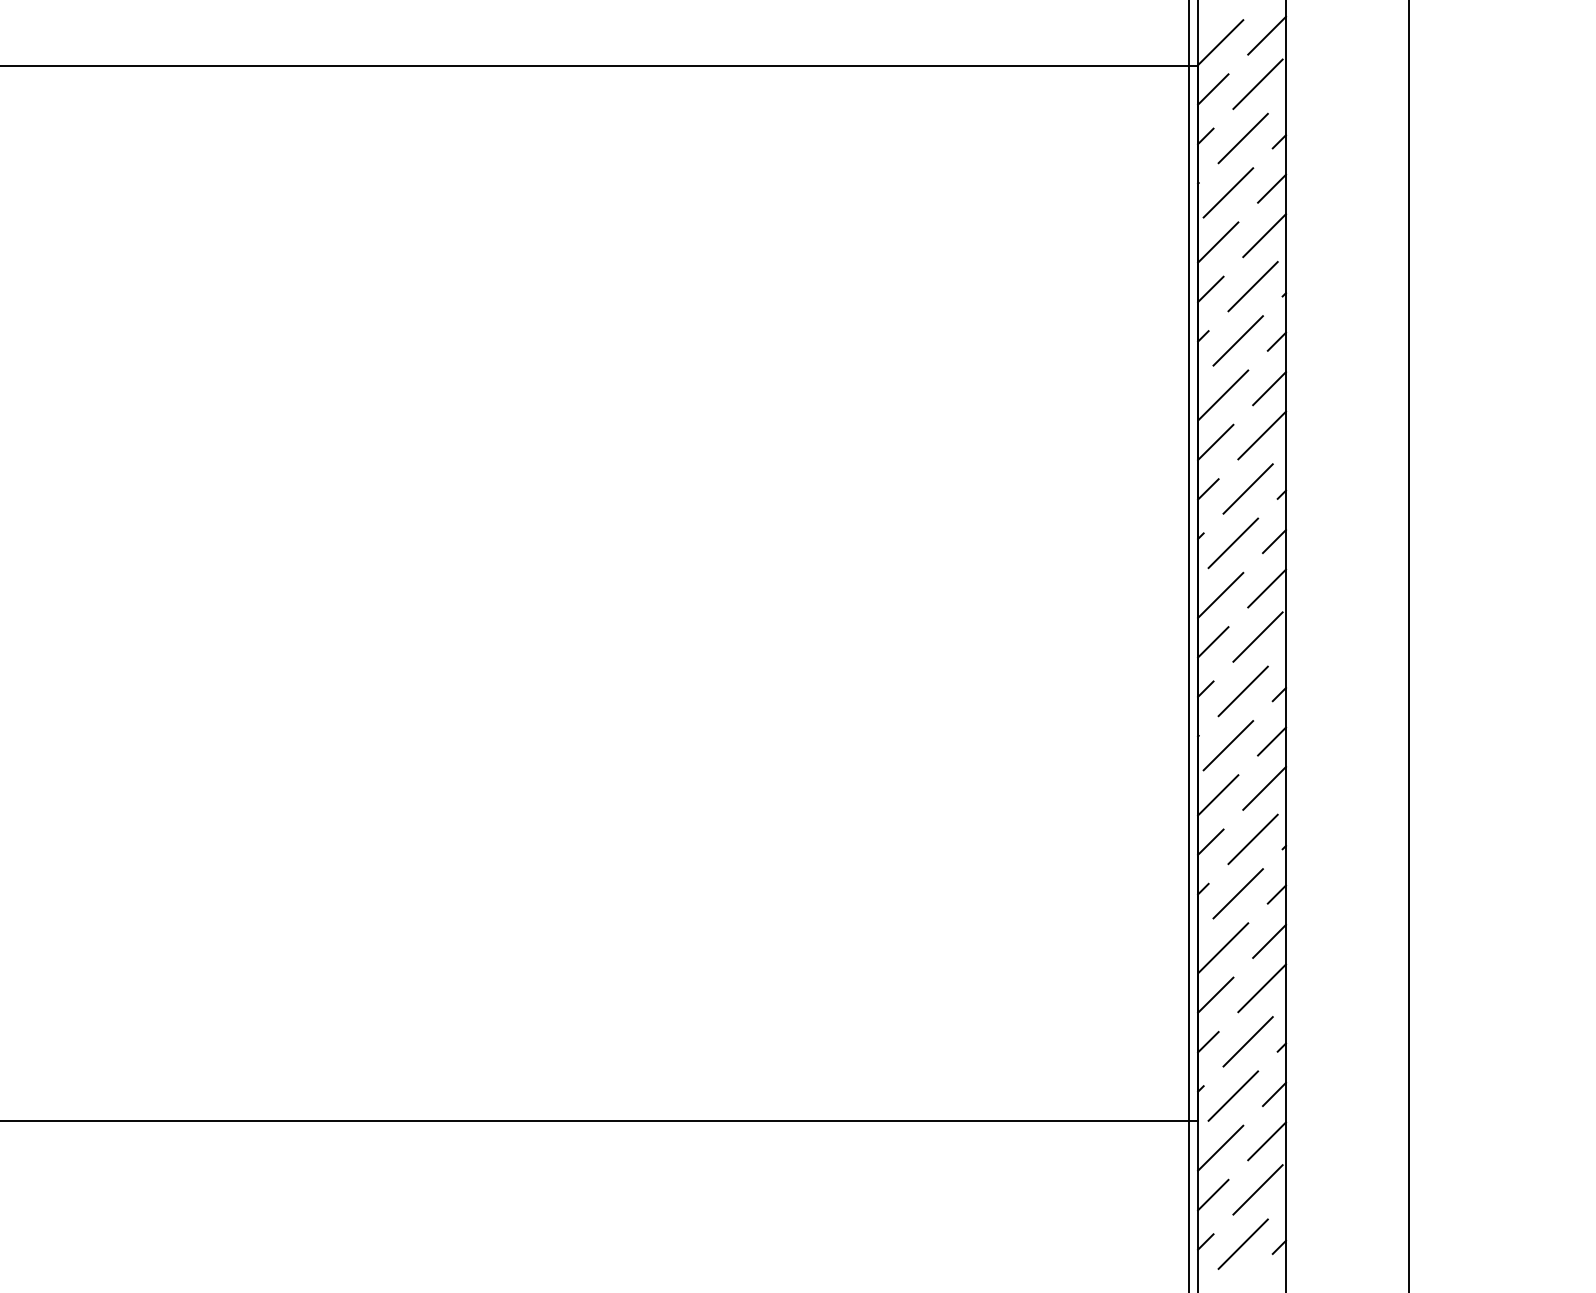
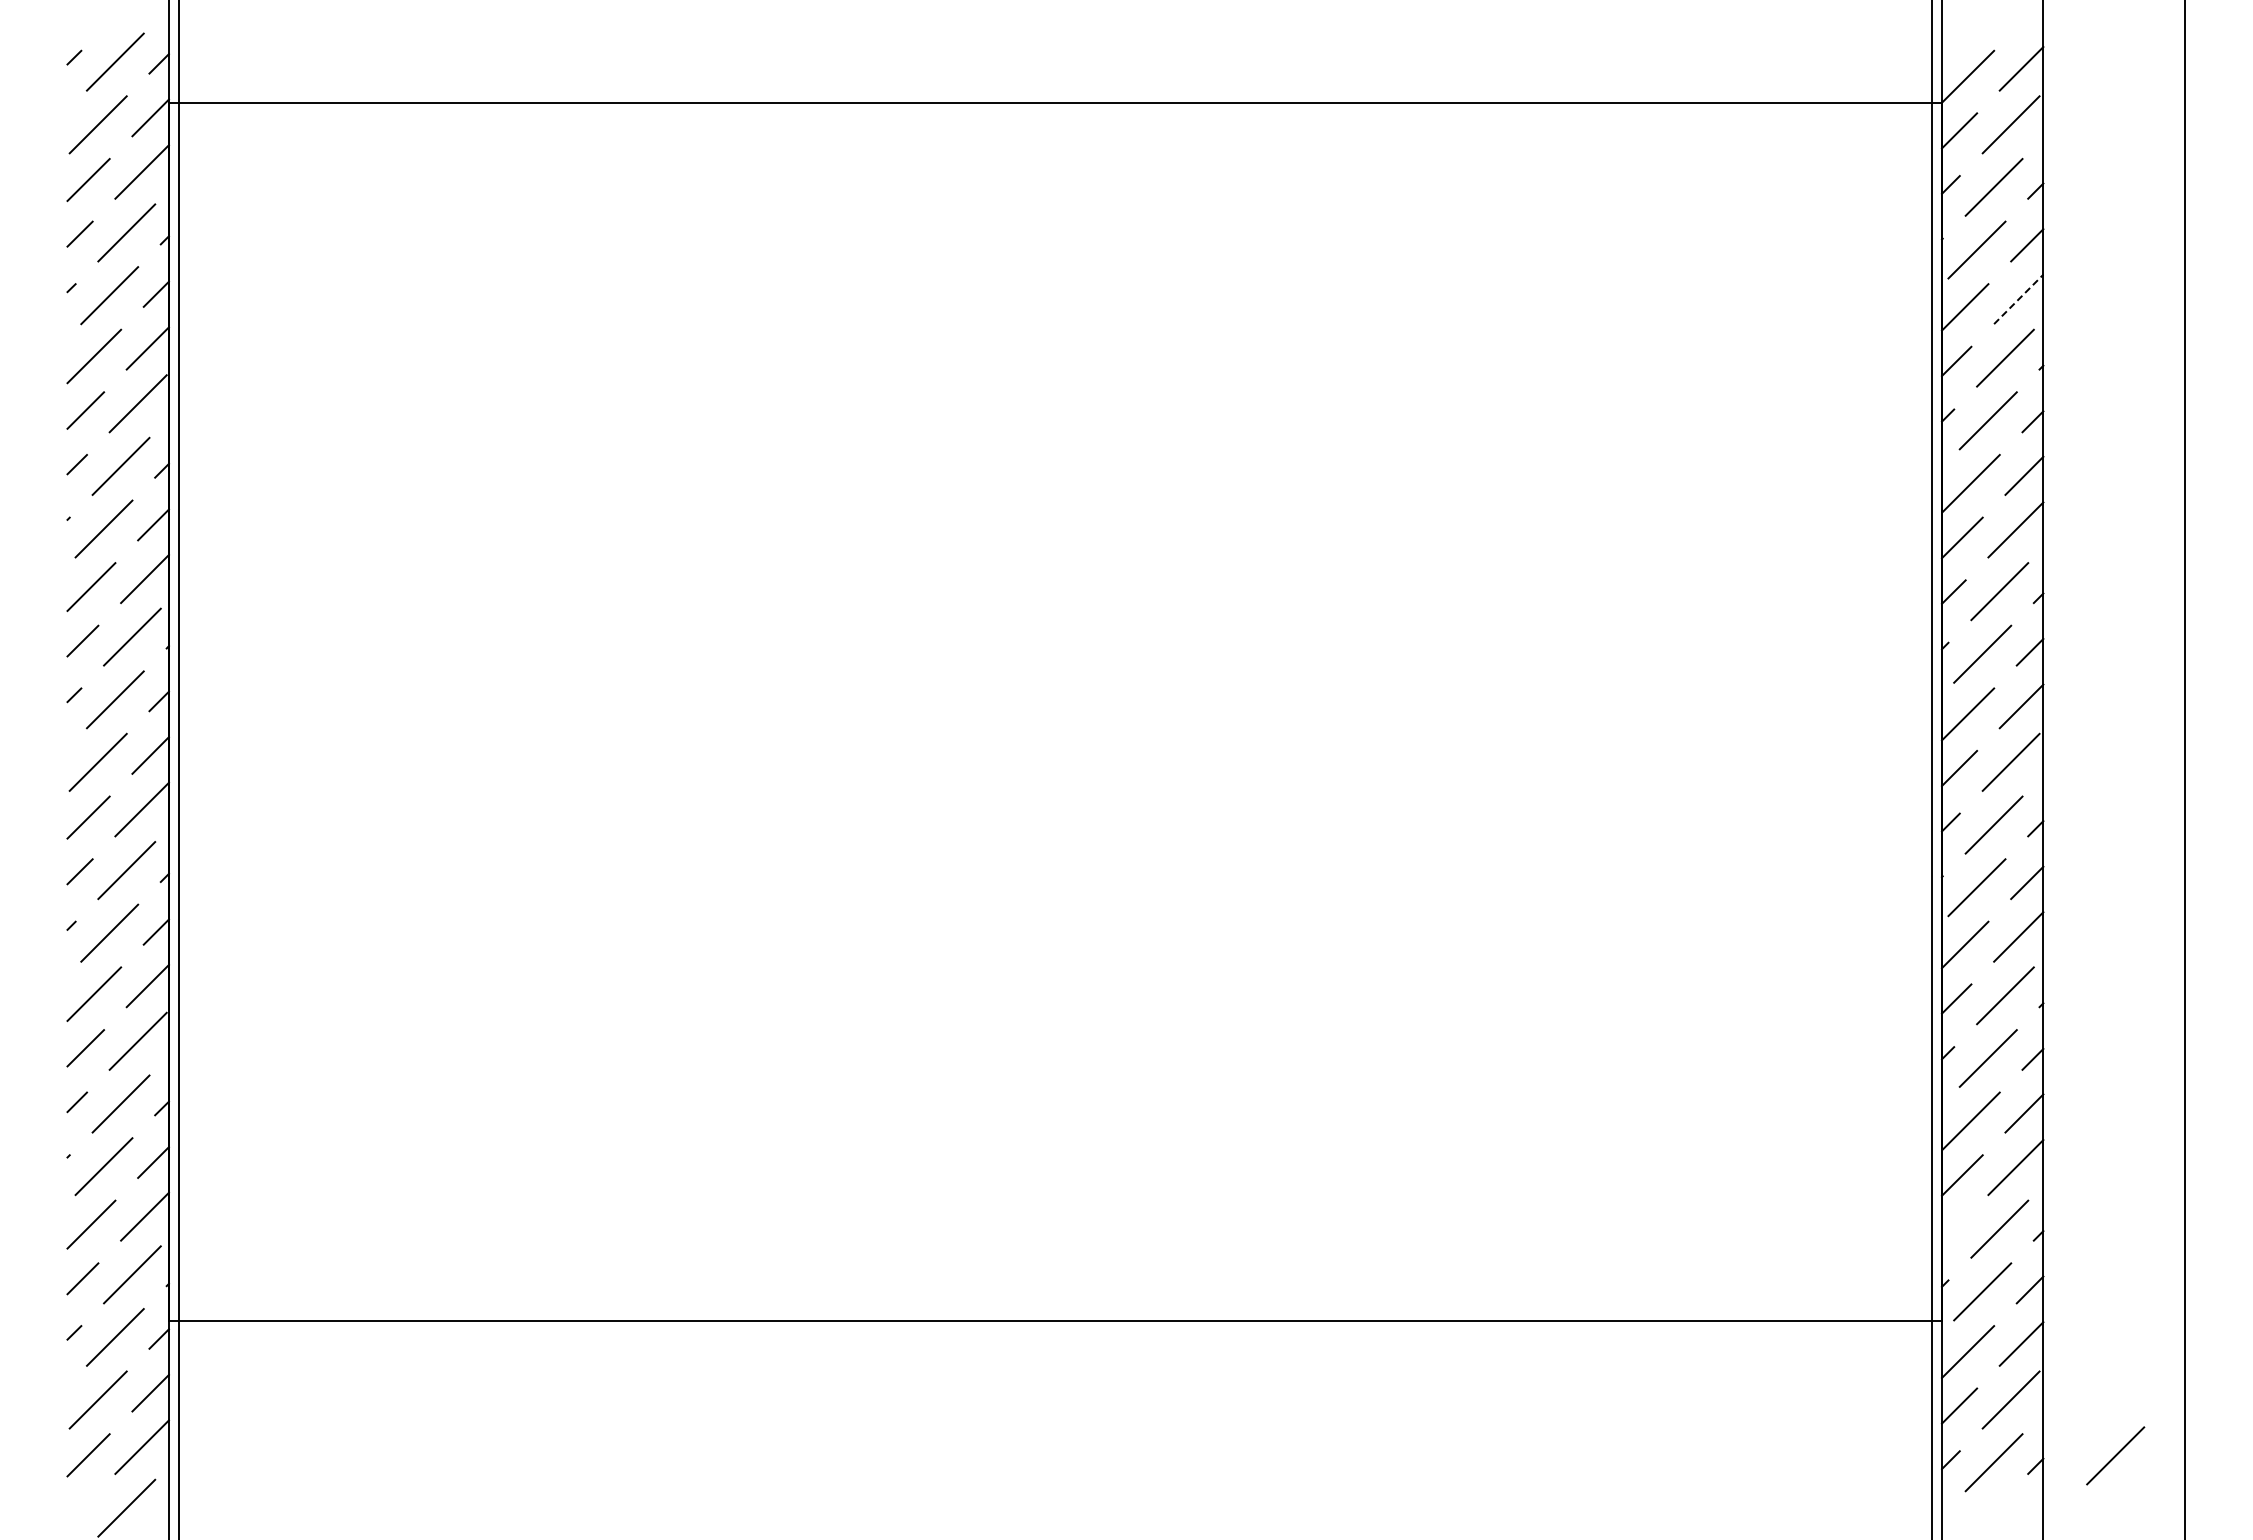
line: (1264, 235) -> (2018, 299), solid -> dashed
line: (1208, 1042) -> (1953, 1229), removed
line: (1348, 1237) -> (2115, 1455), added

